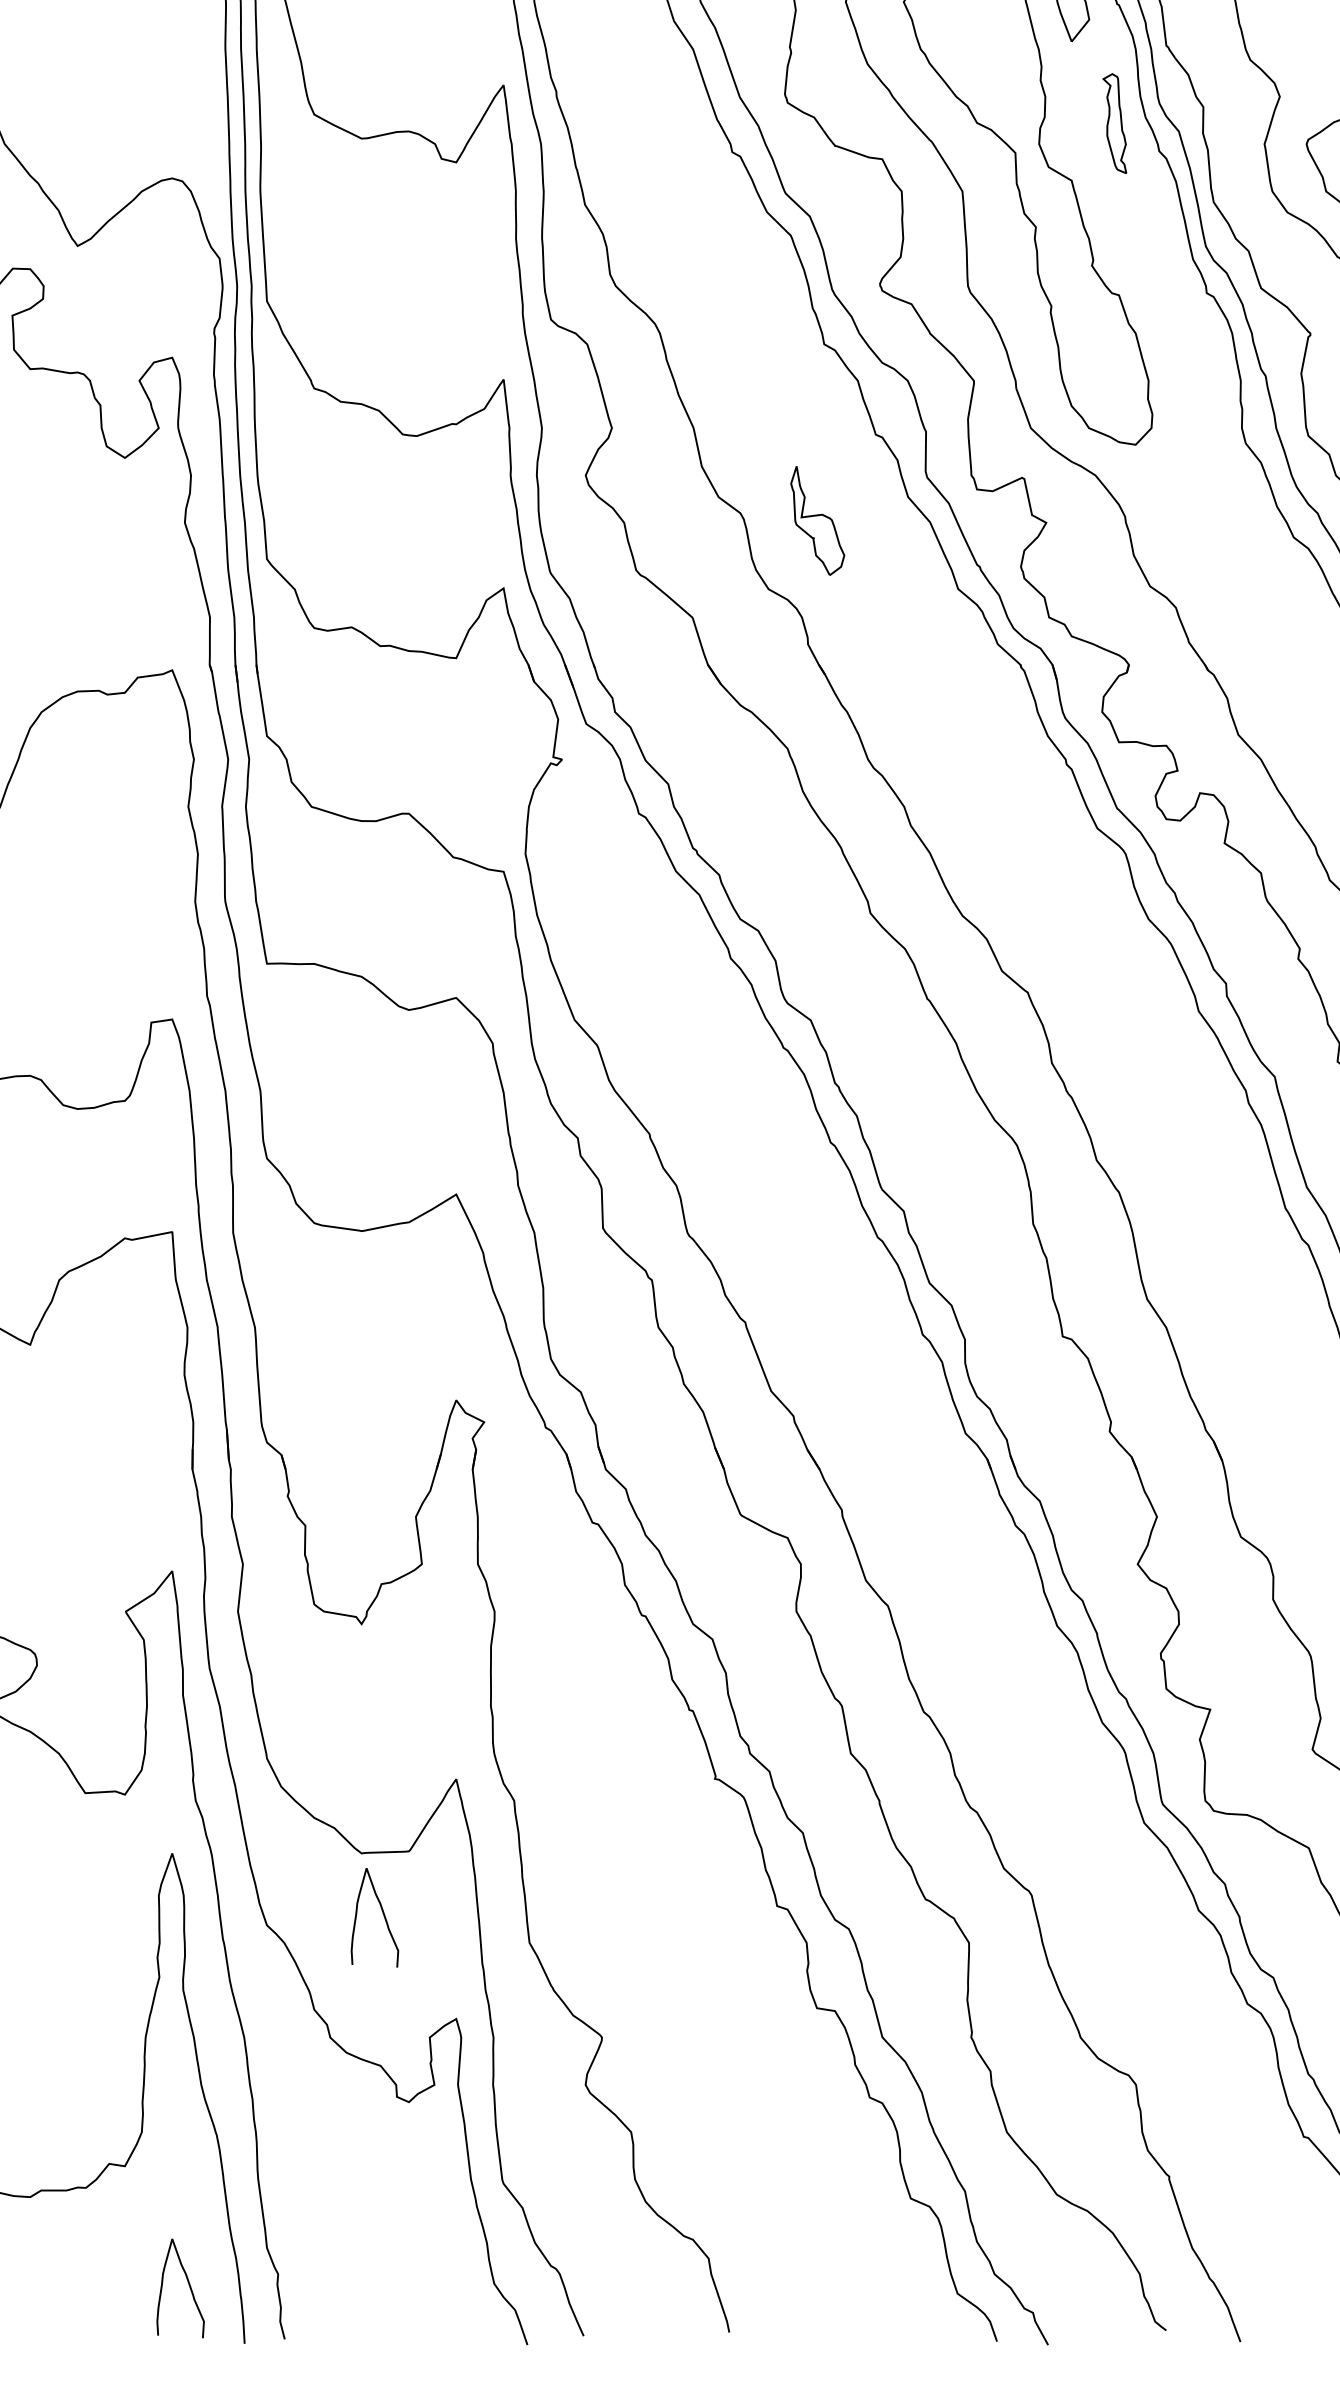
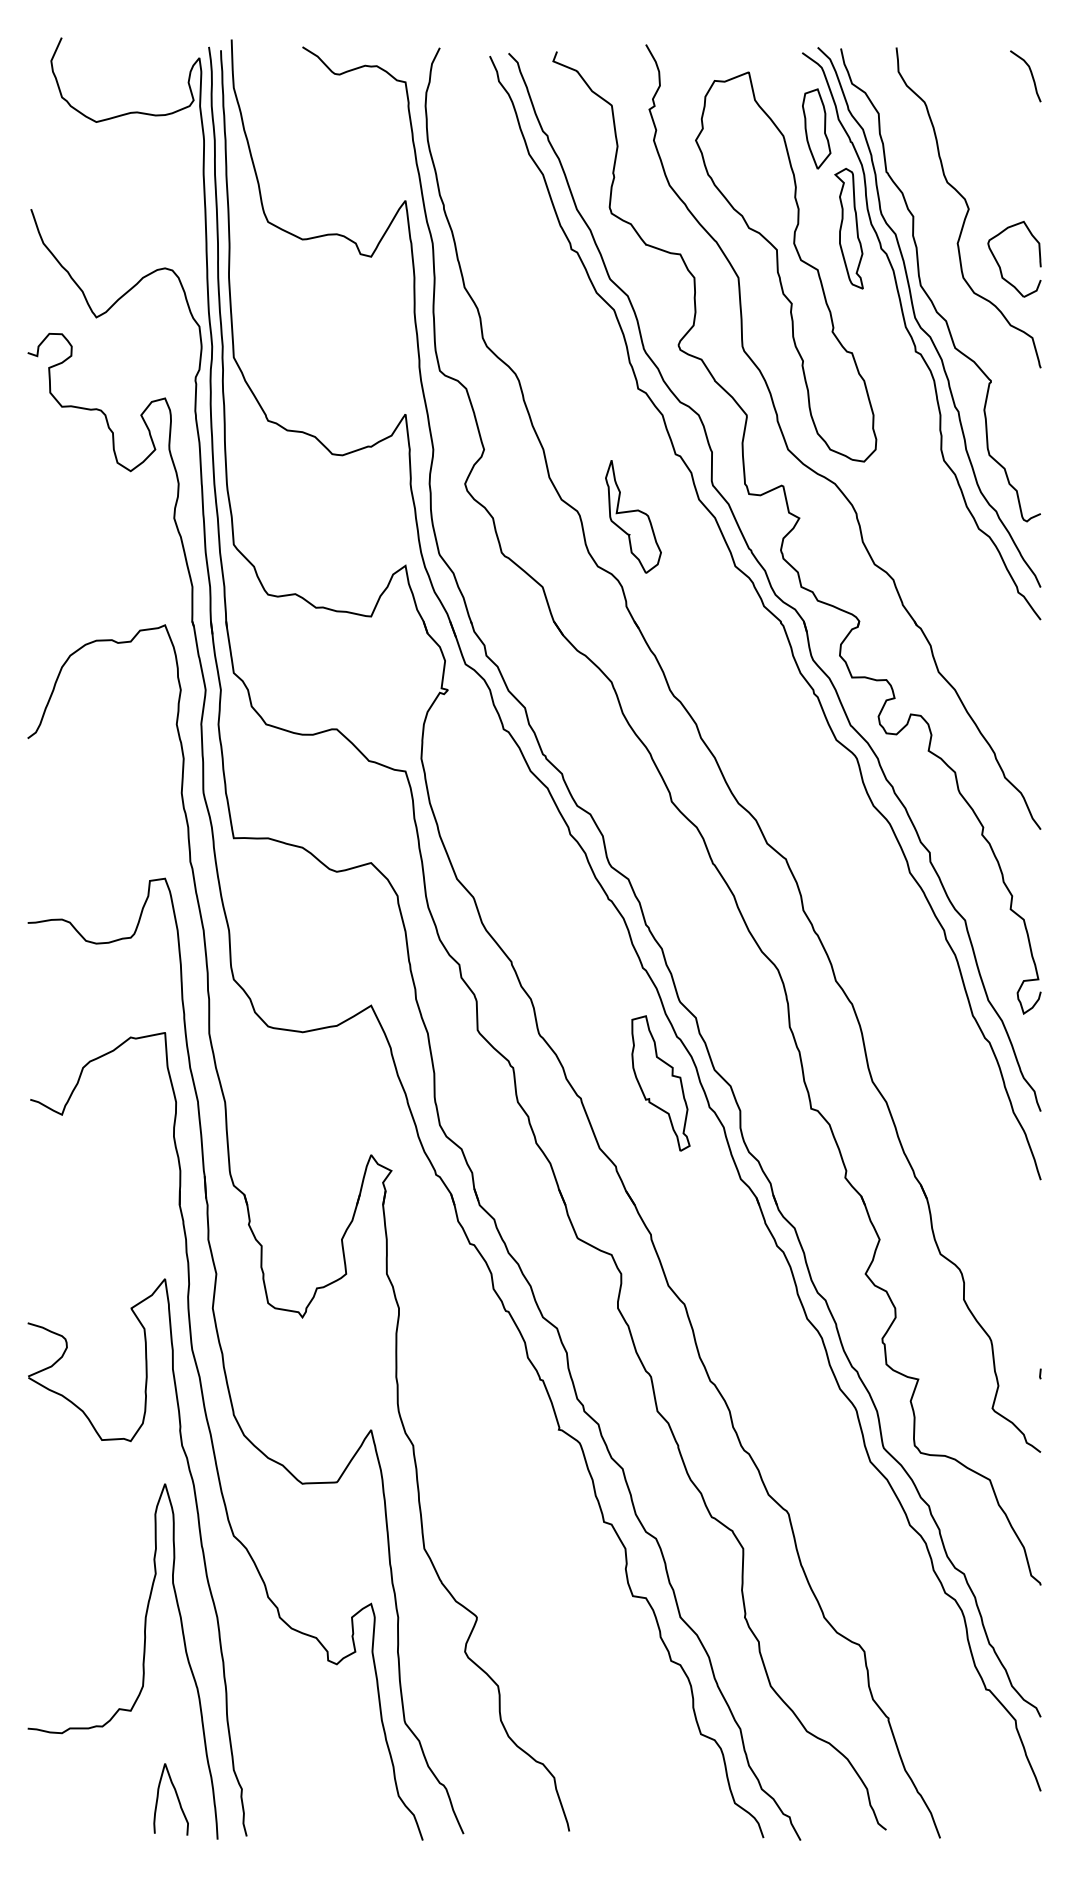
part: (1114, 123) -> (848, 228), size x1.67
part: (817, 520) -> (633, 516), size x1.43
part: (854, 1301) -> (660, 1083), added
curve: (382, 1914) -> (317, 1528), removed

